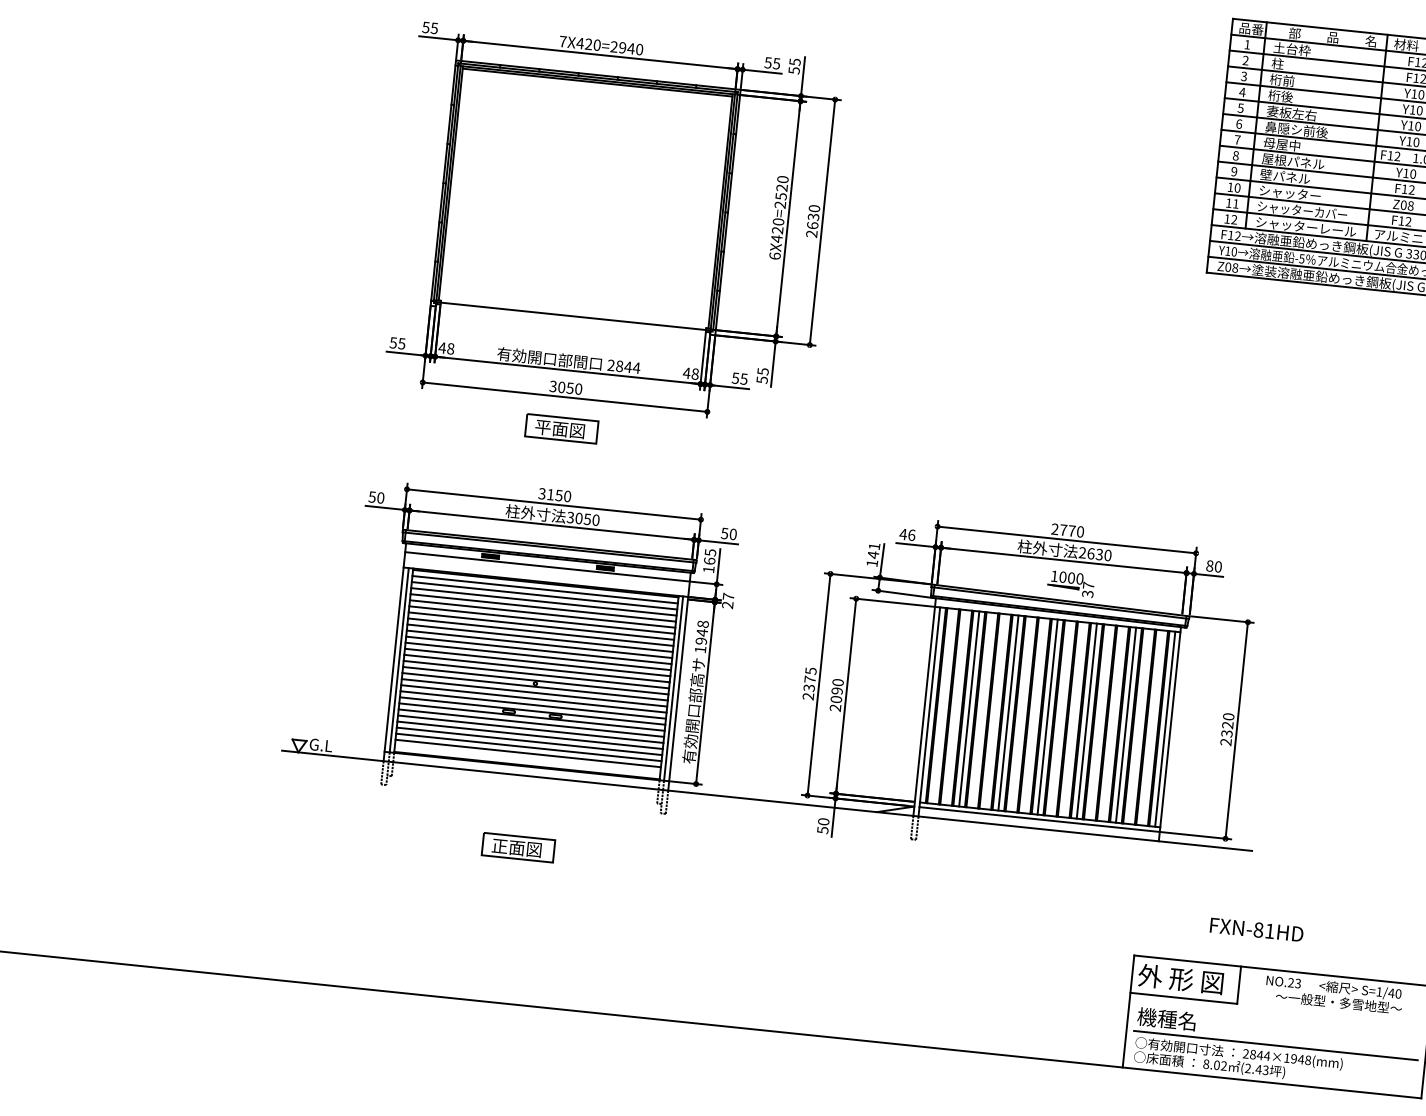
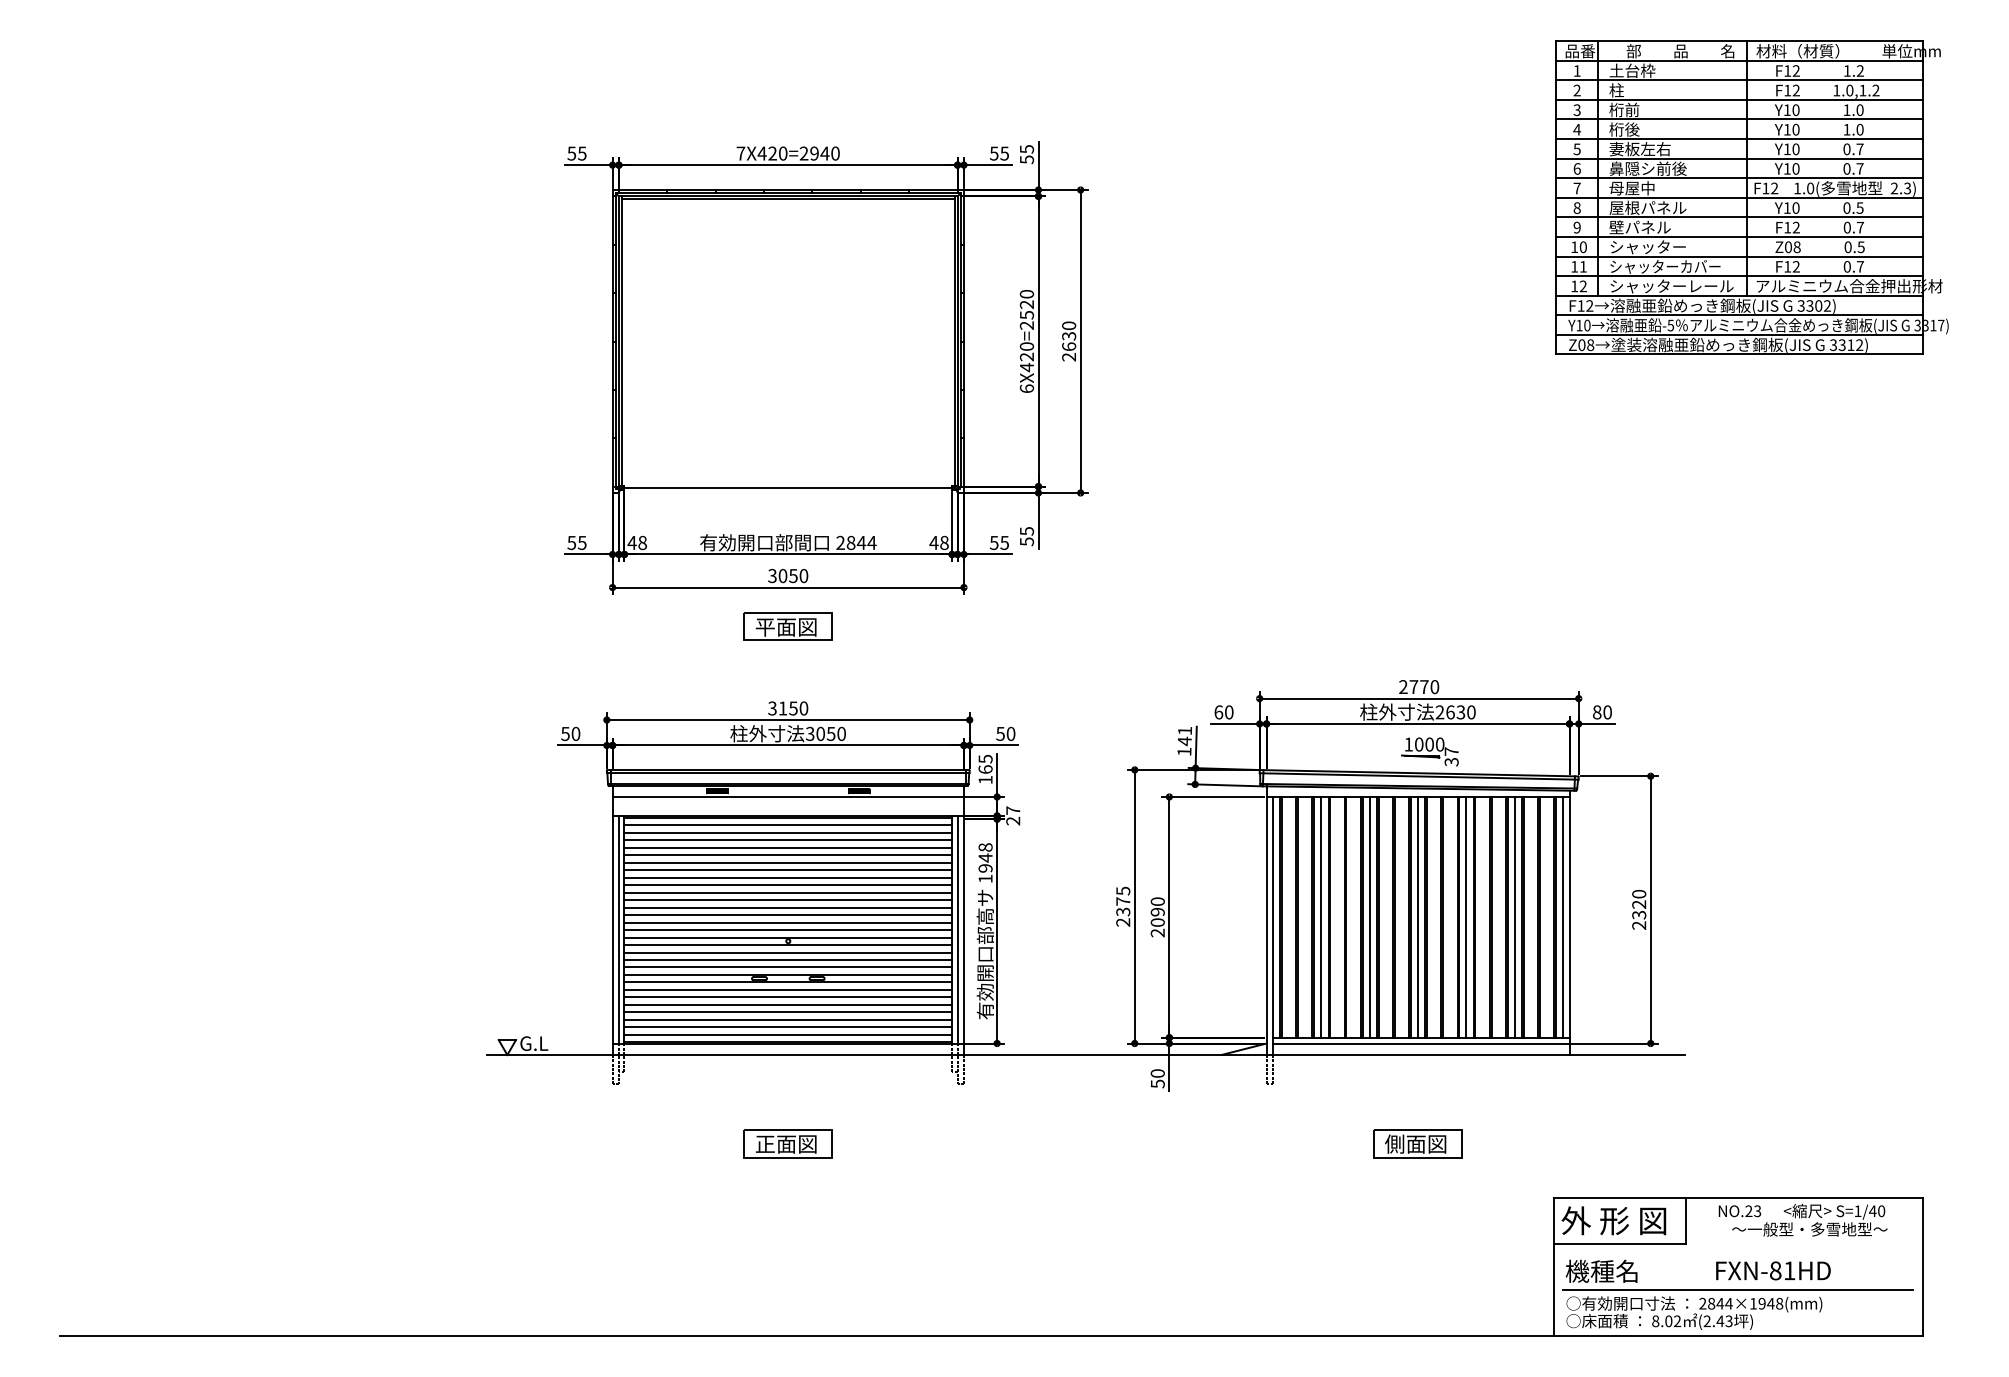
text: (907, 534) -> (1223, 712), 46 -> 60
line: (527, 759) -> (788, 1034), added
part: (1028, 900) -> (1417, 1143), added
text: (1256, 929) -> (1773, 1270), moved

